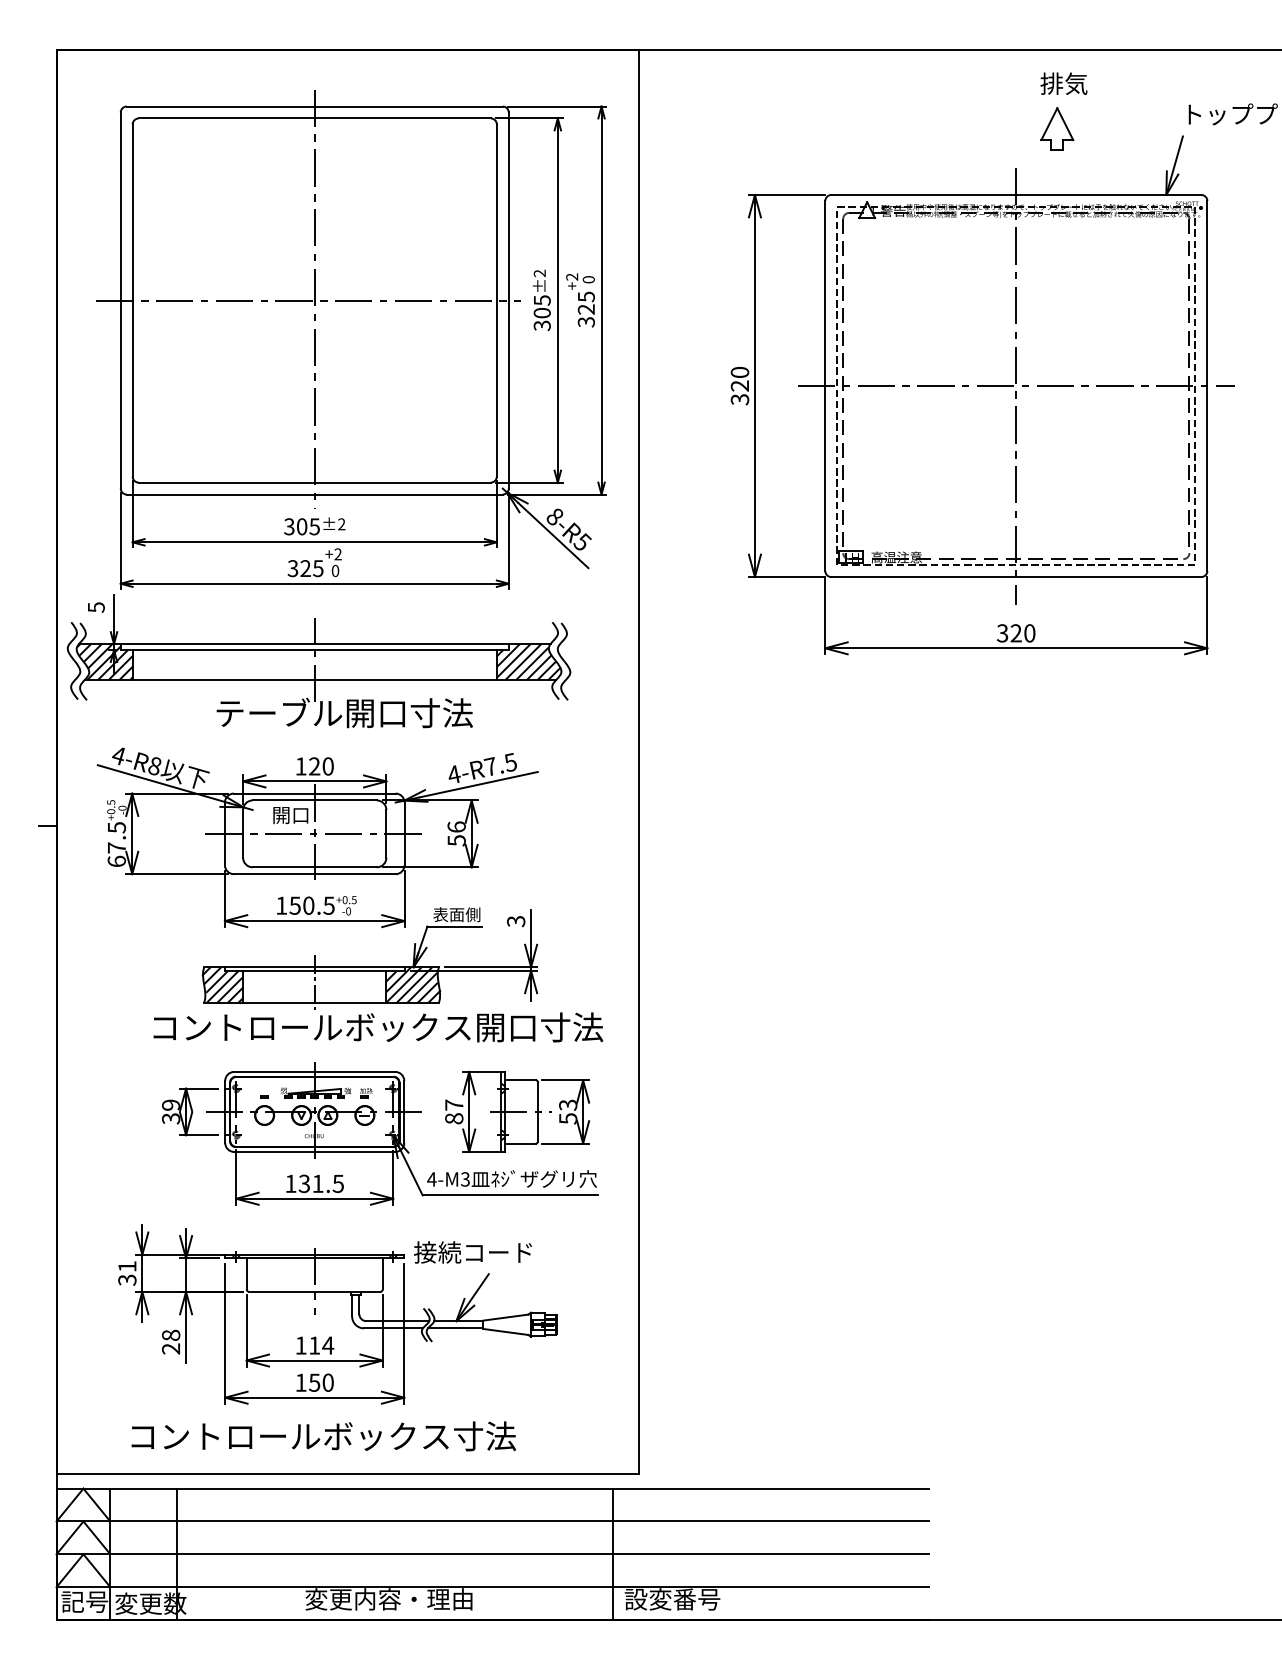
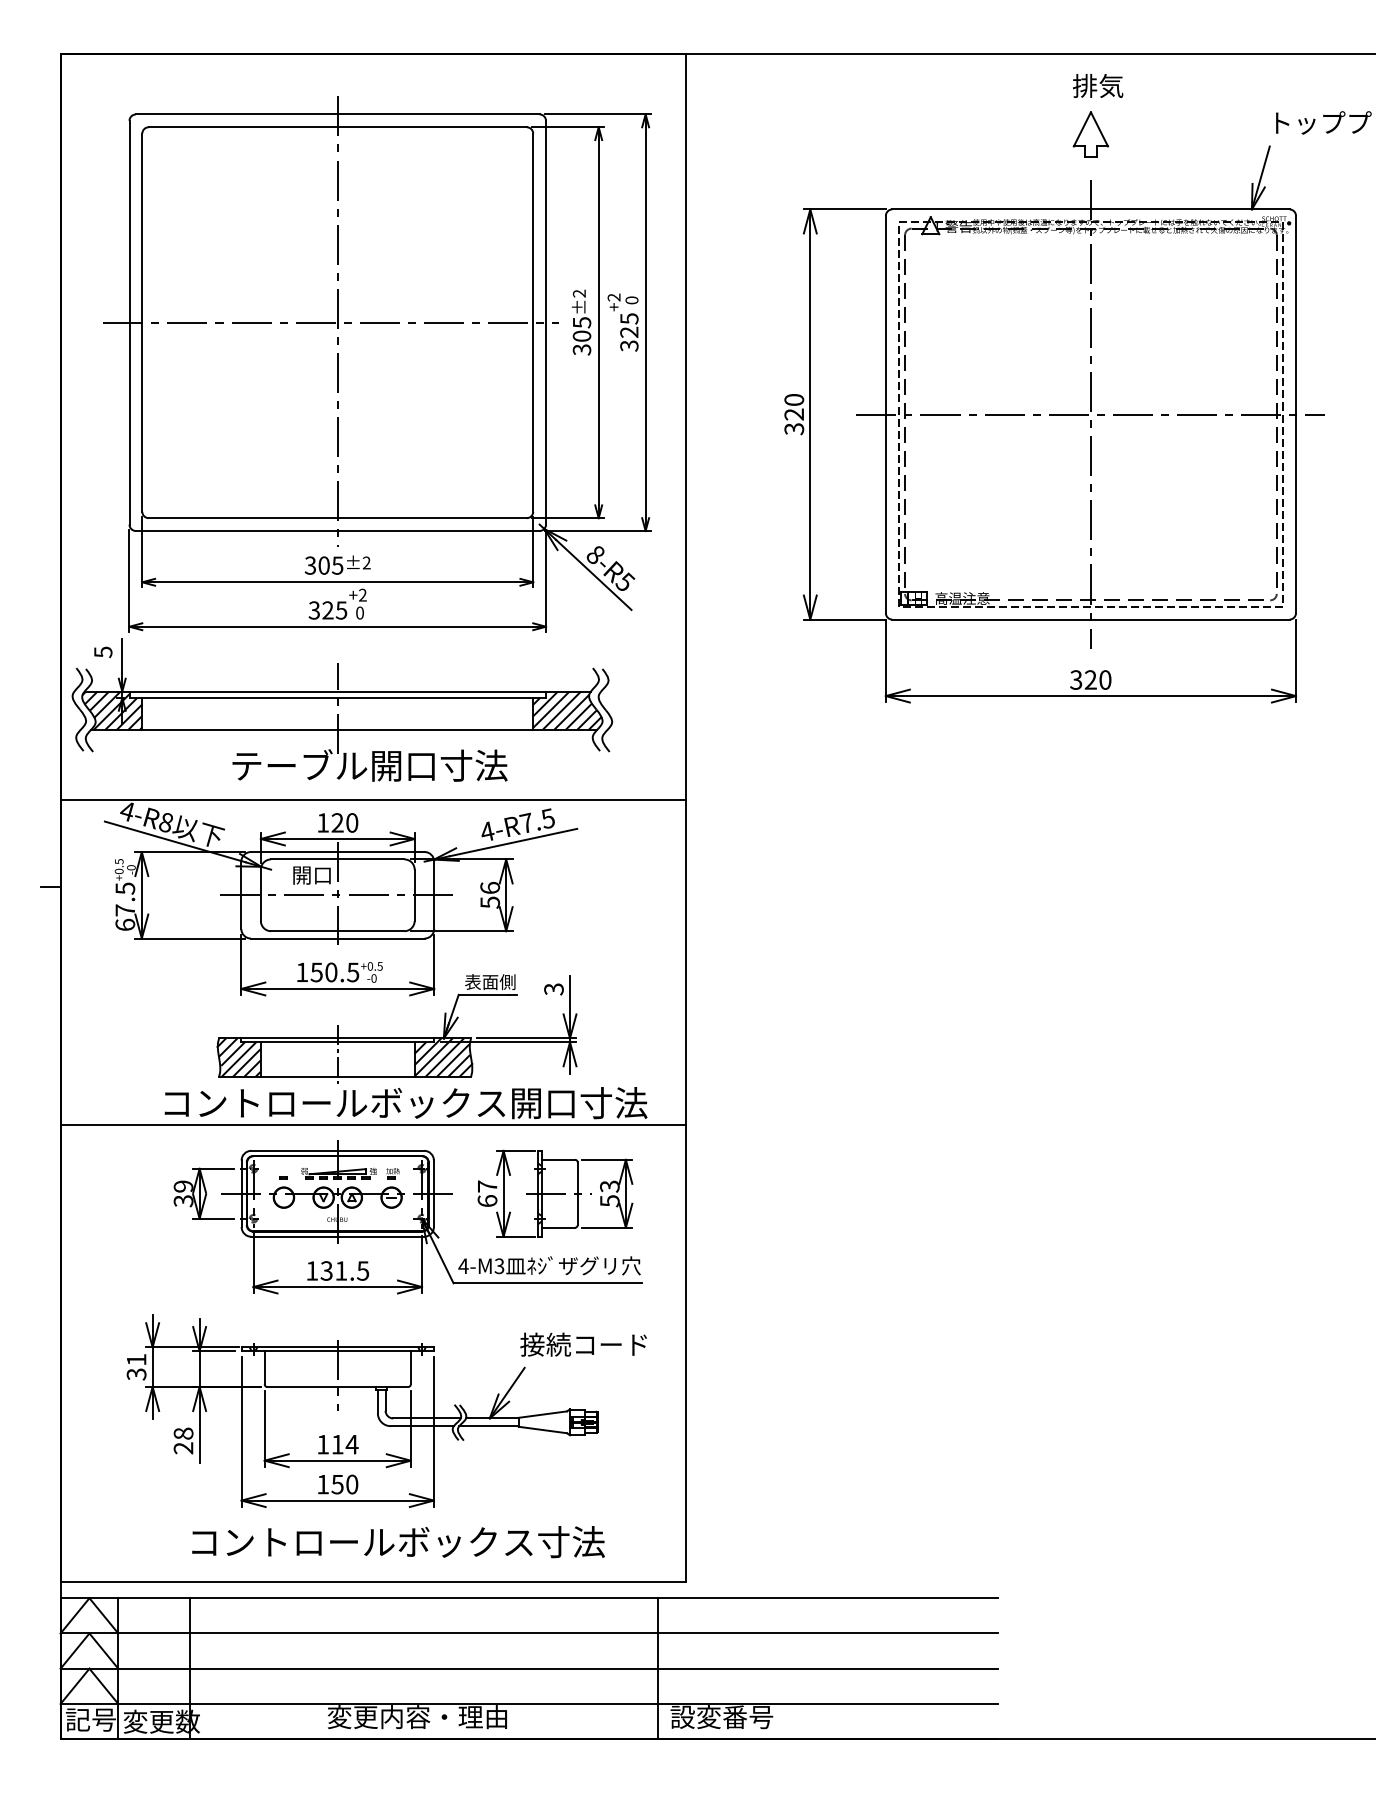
part: (1063, 111) -> (1097, 115), moved
line: (347, 745) -> (372, 800), added
line: (347, 1047) -> (372, 1124), added
text: (454, 1119) -> (487, 1201), 87 -> 67
text: (472, 1252) -> (583, 1344), moved
text: (323, 1436) -> (398, 1542), moved

